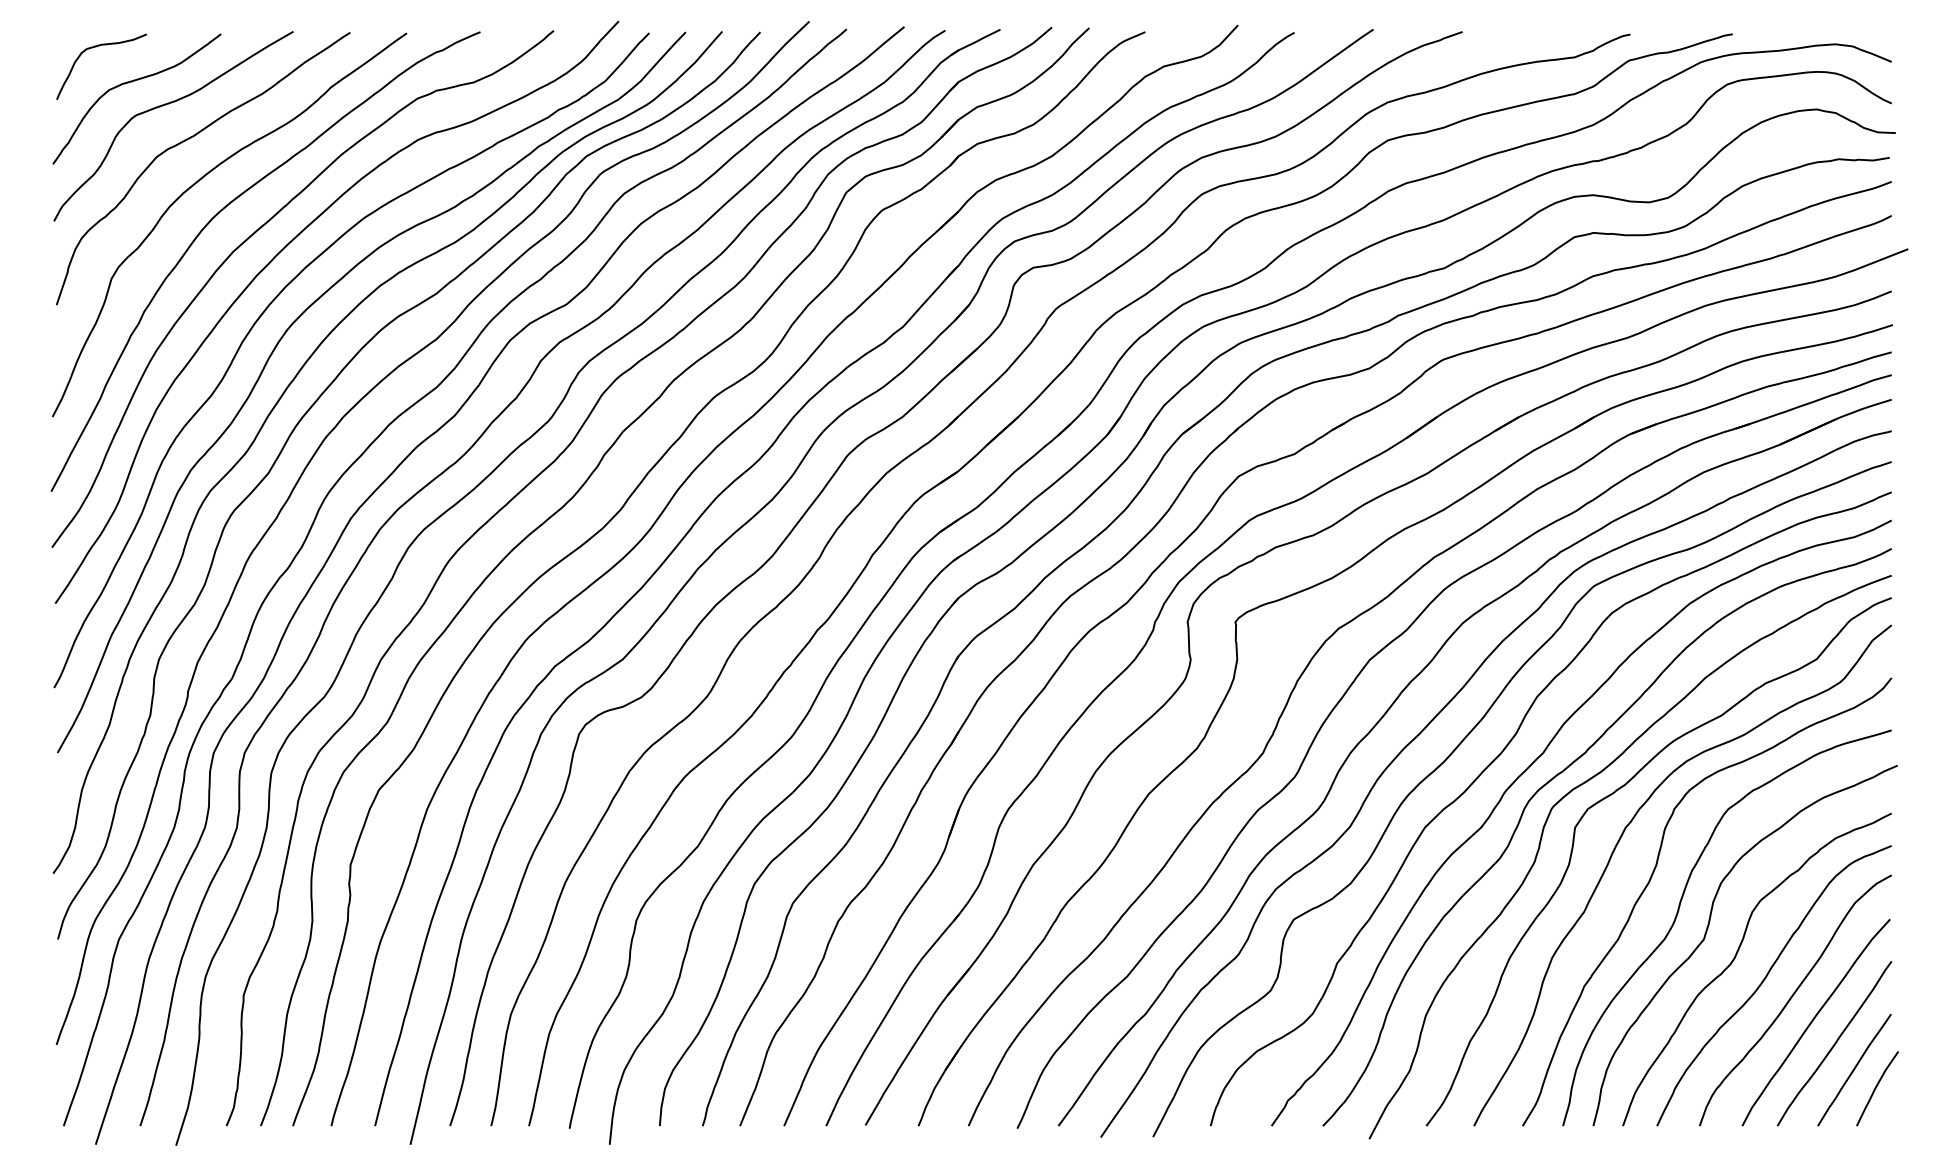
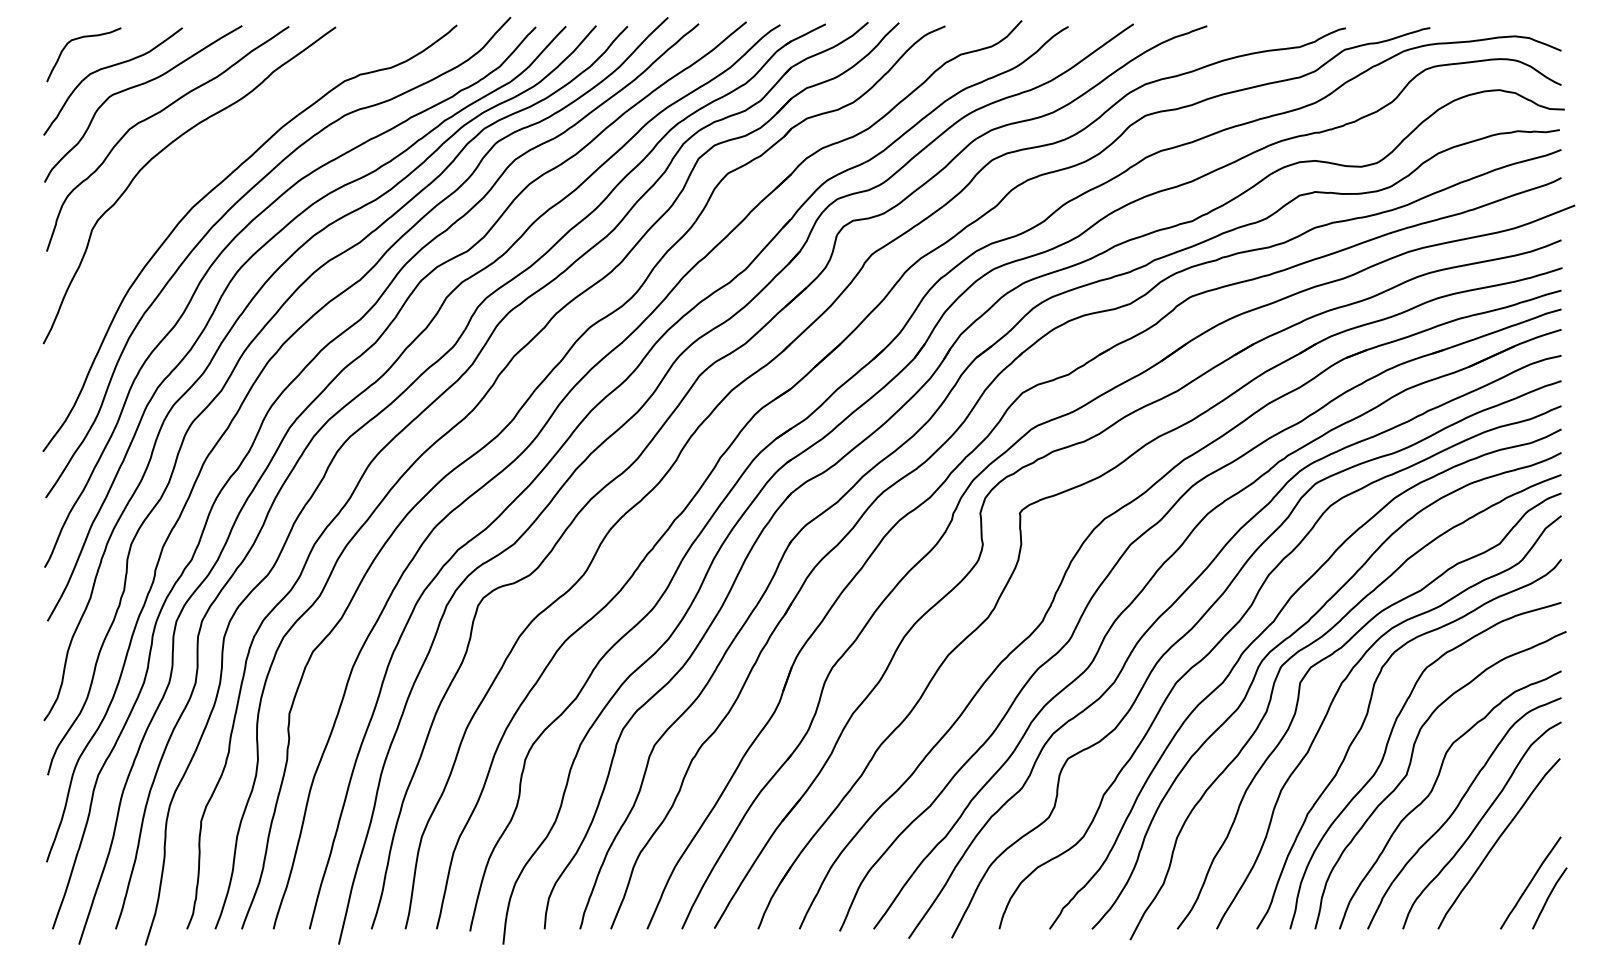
curve: (224, 209) -> (185, 172), removed
curve: (1834, 1043) -> (1514, 861), removed

